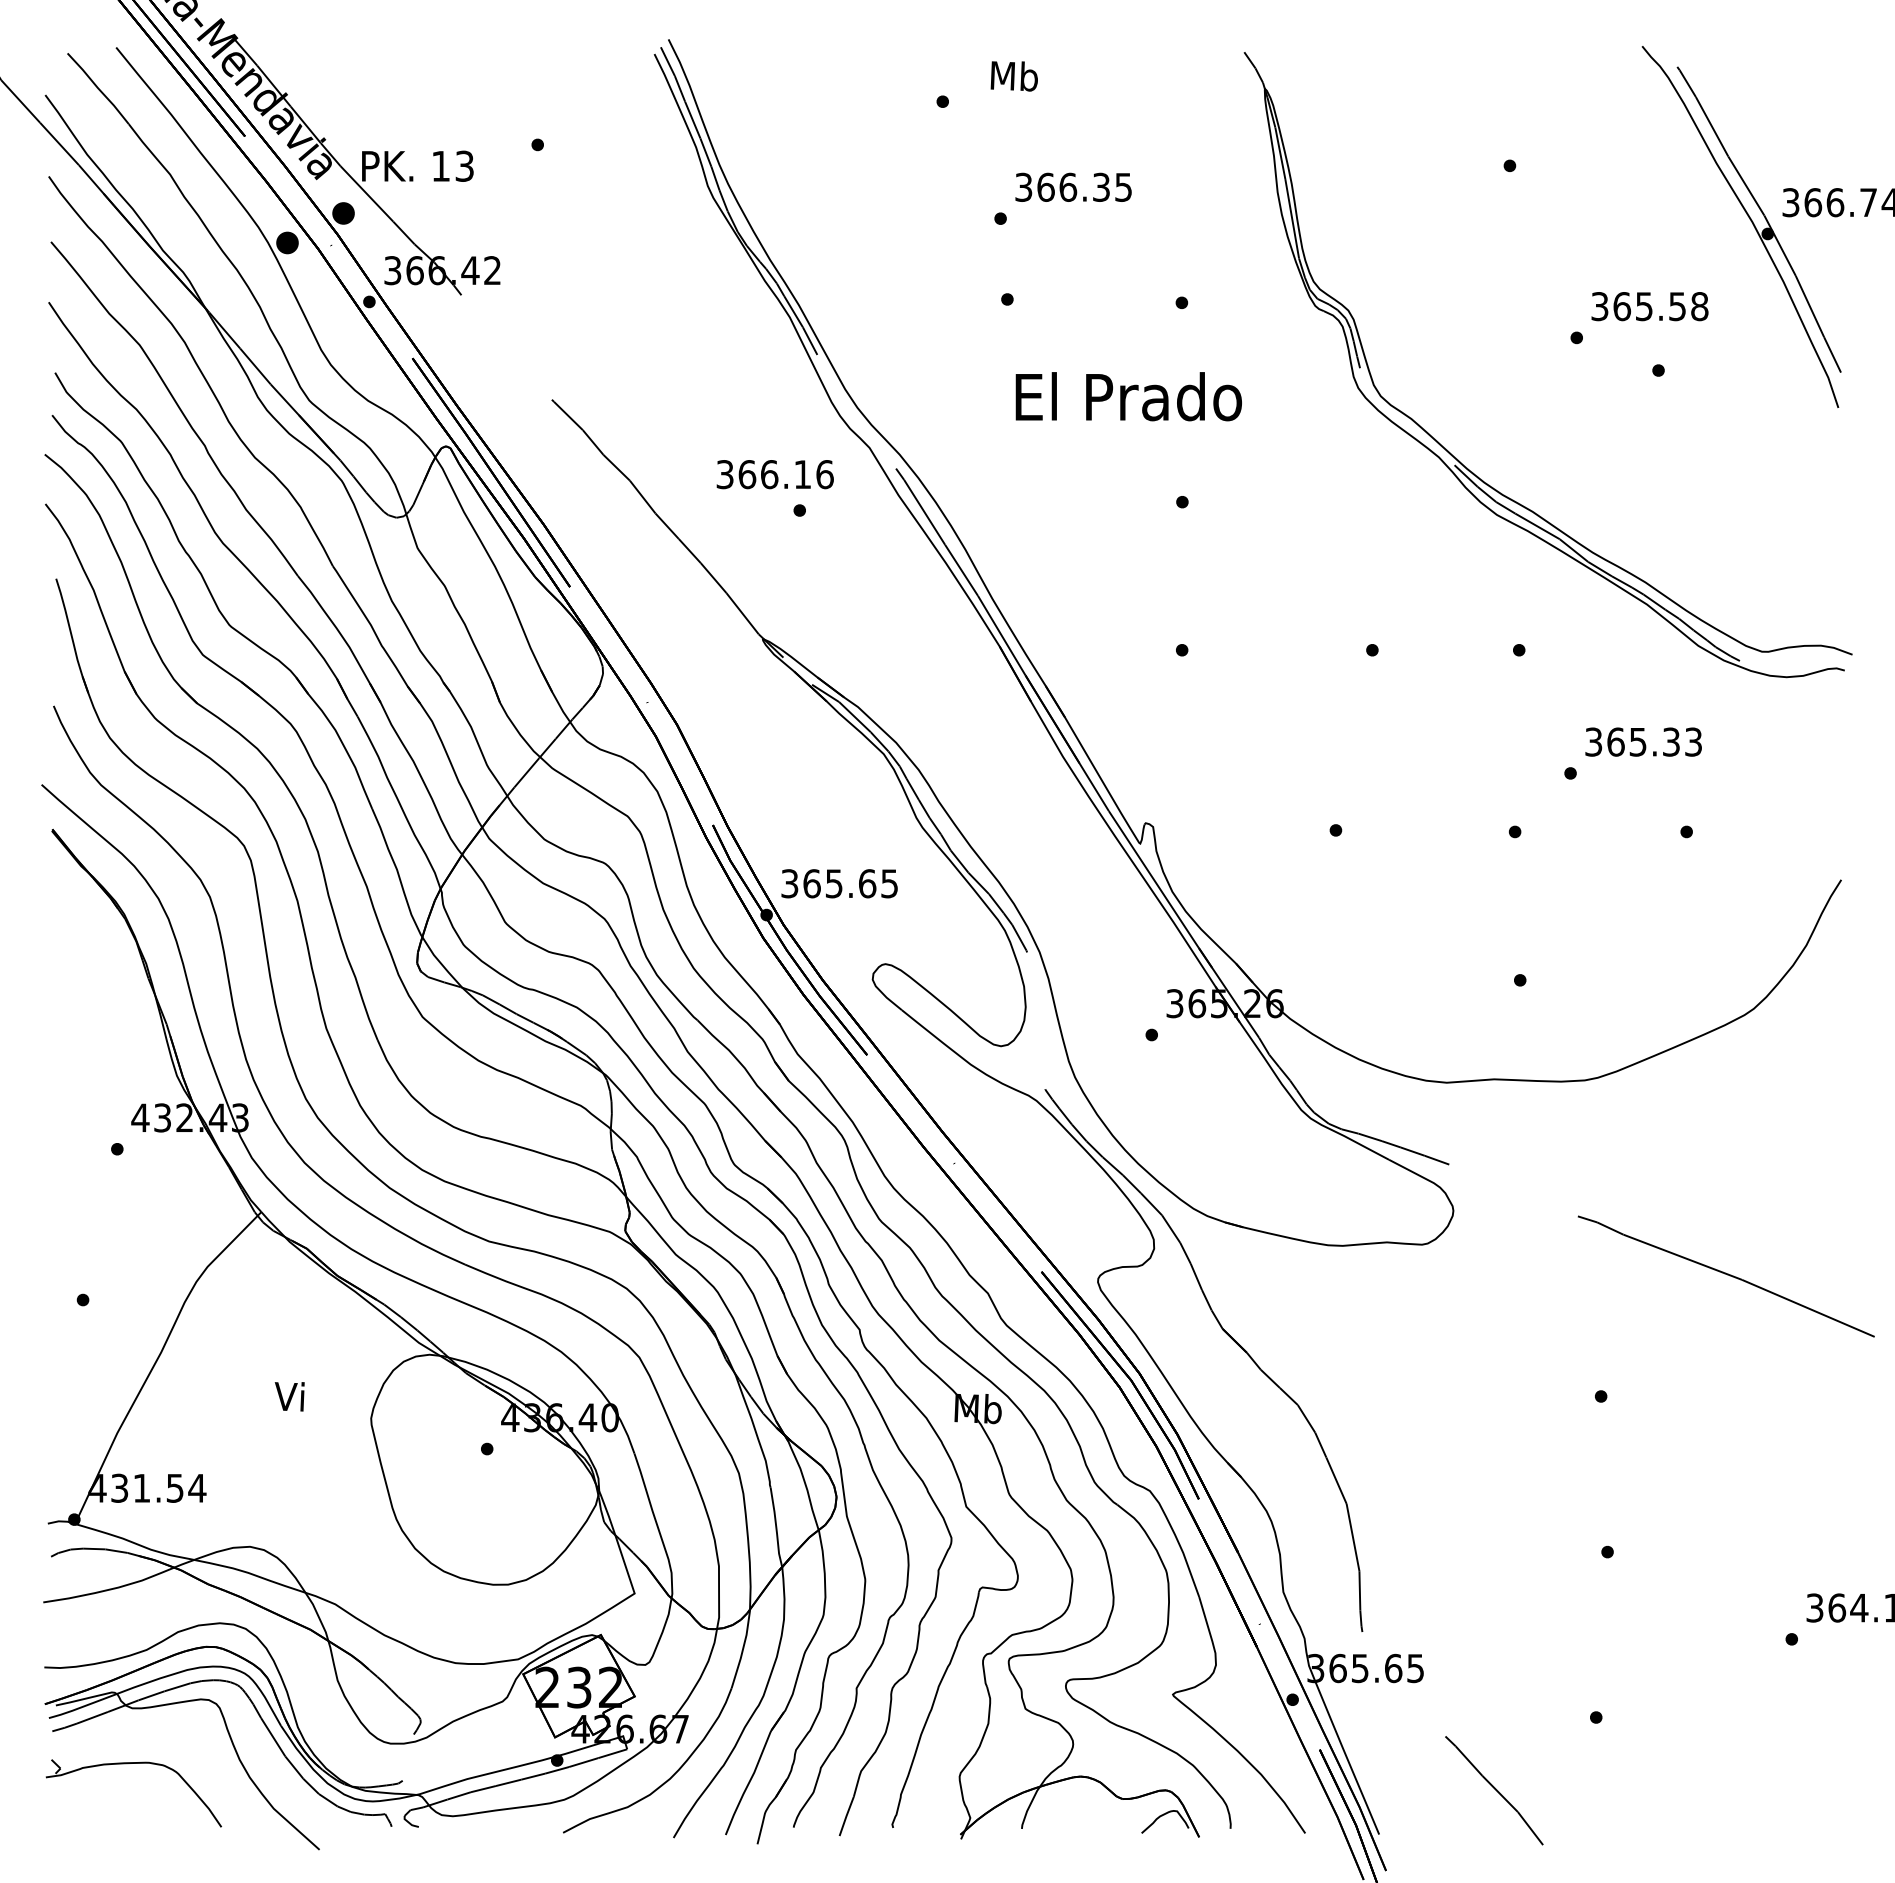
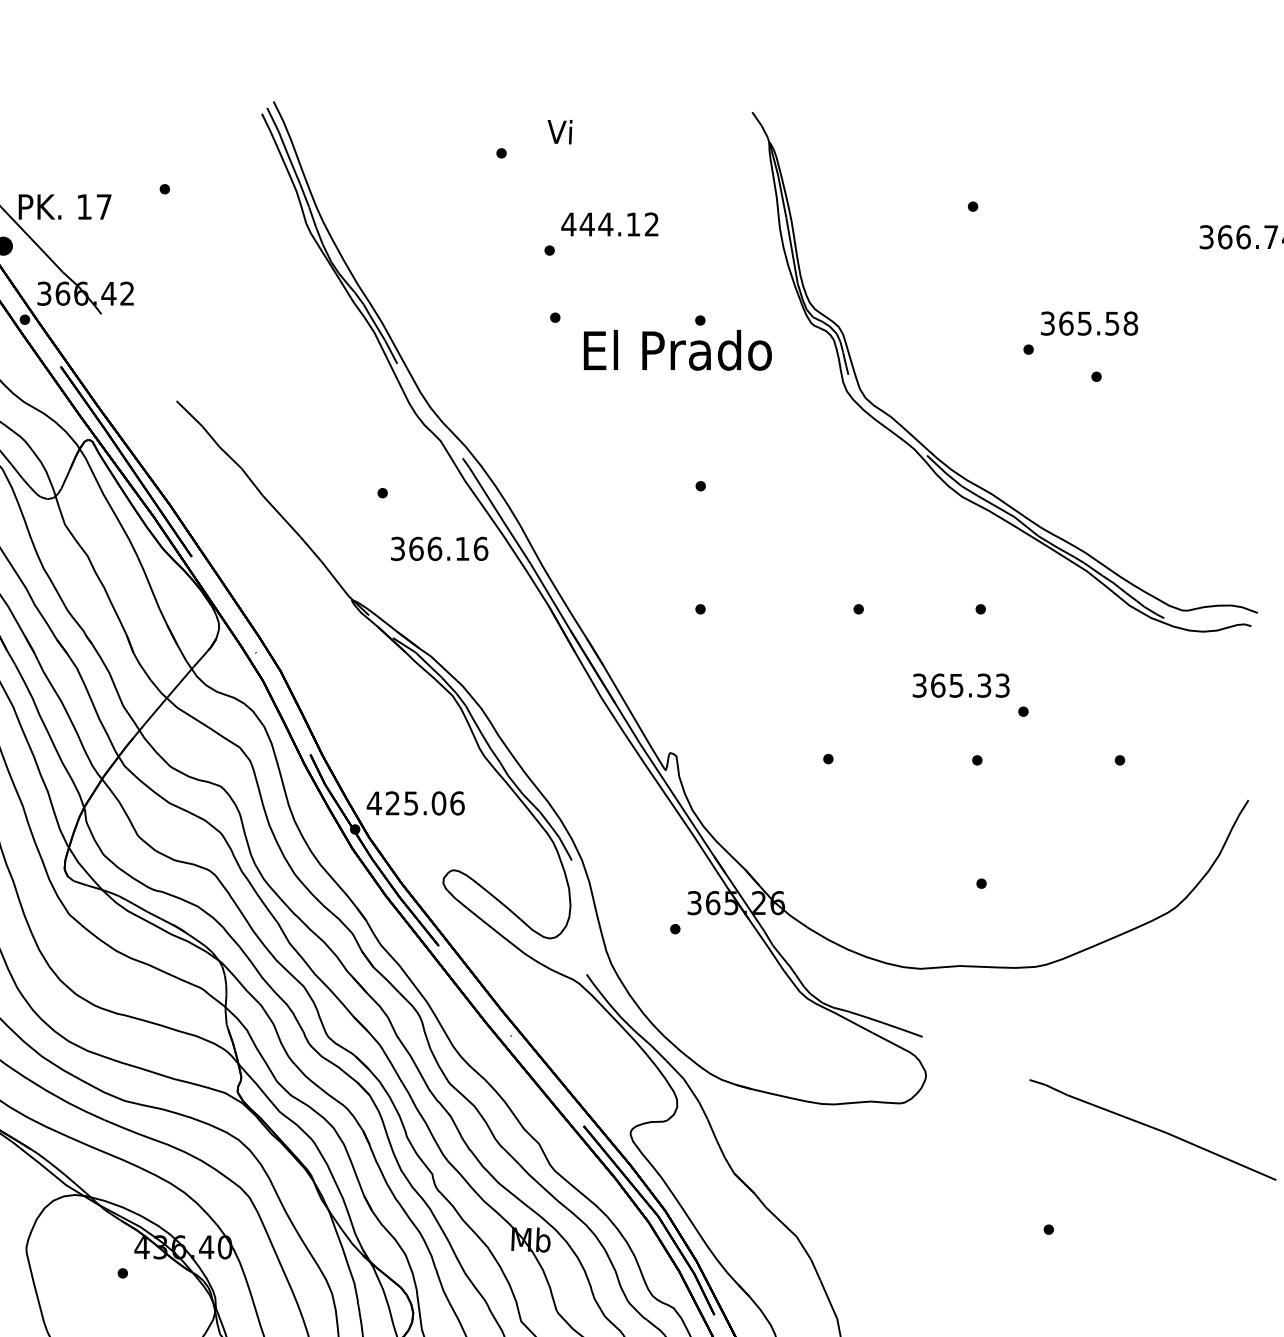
text: (1013, 76) -> (560, 132), Mb -> Vi
text: (464, 165) -> (103, 206), 13 -> 17
text: (1072, 186) -> (609, 223), 366.35 -> 444.12
part: (1750, 221) -> (1173, 252), removed
text: (1128, 396) -> (677, 350), moved
text: (774, 474) -> (438, 548), moved
text: (1643, 741) -> (961, 685), moved
text: (839, 883) -> (415, 803), 365.65 -> 425.06

